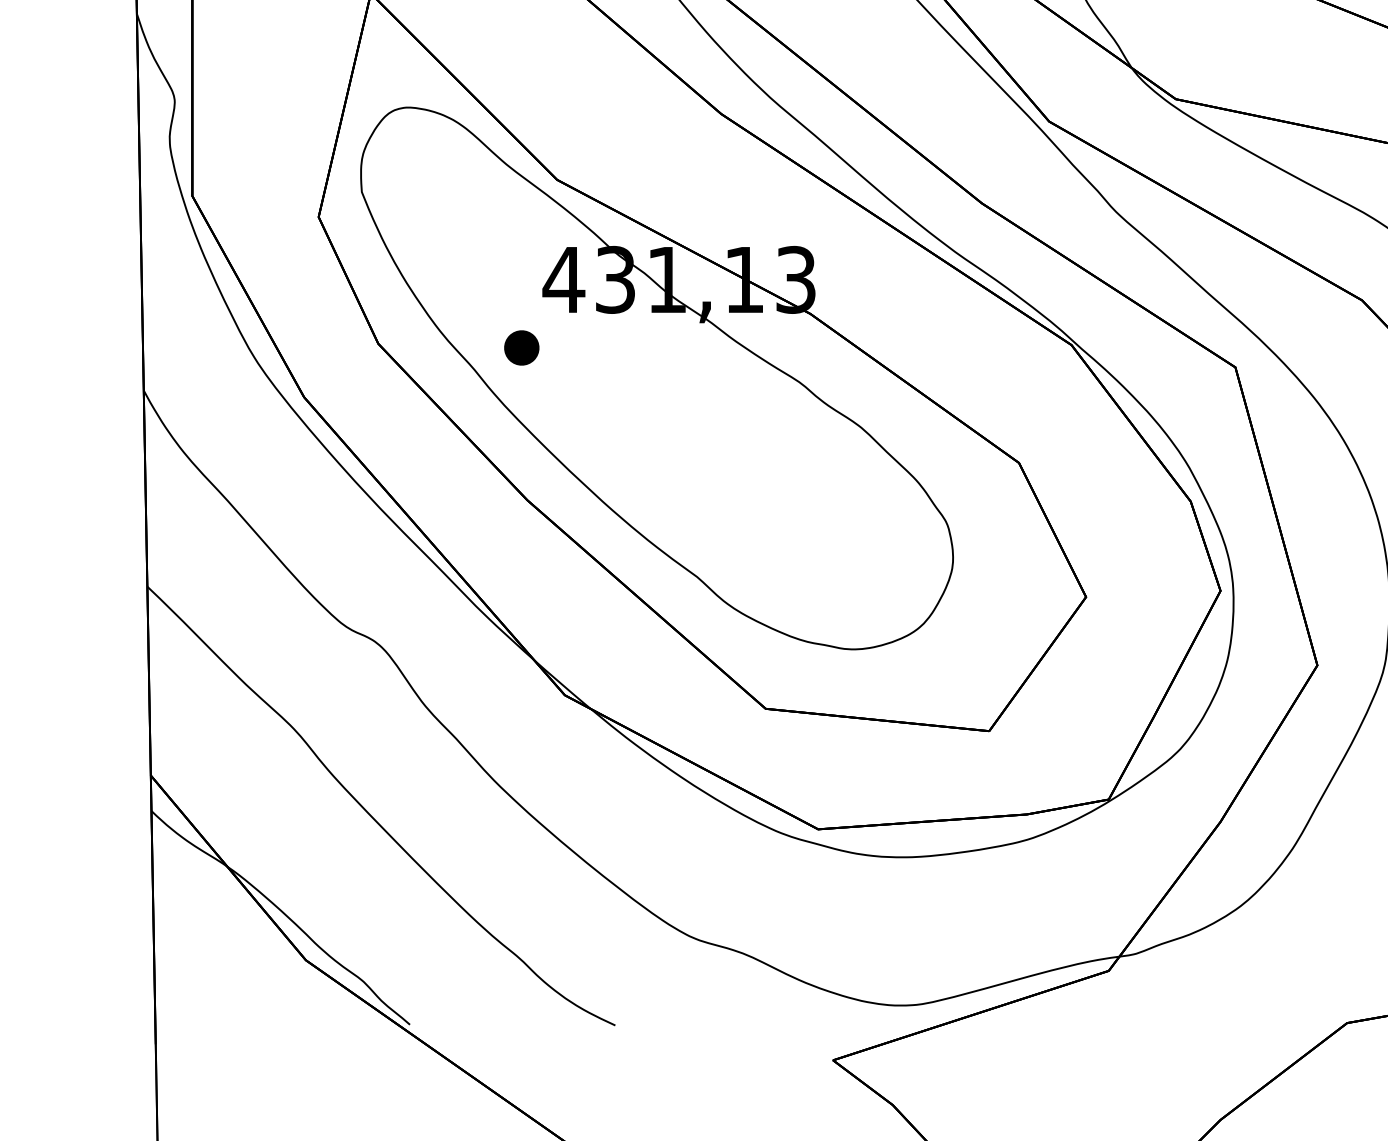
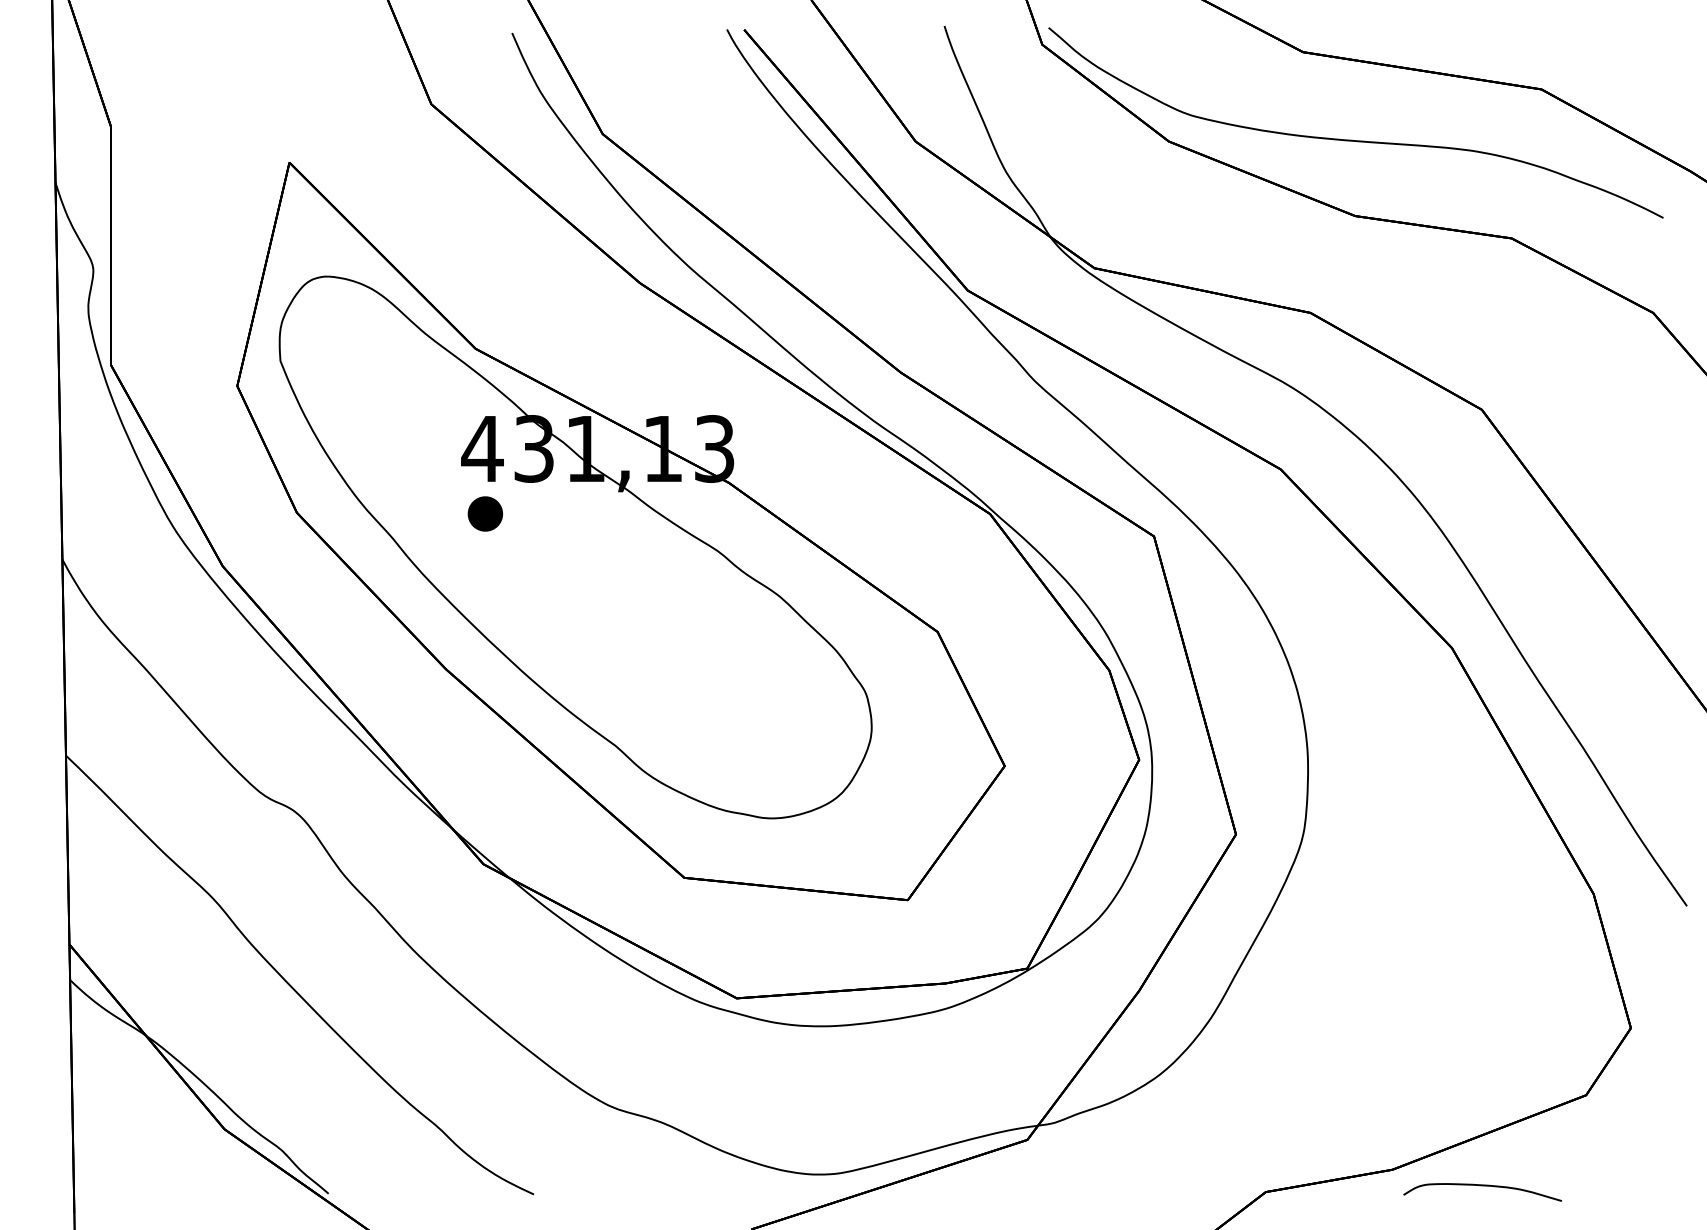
part: (520, 347) -> (484, 513), moved

